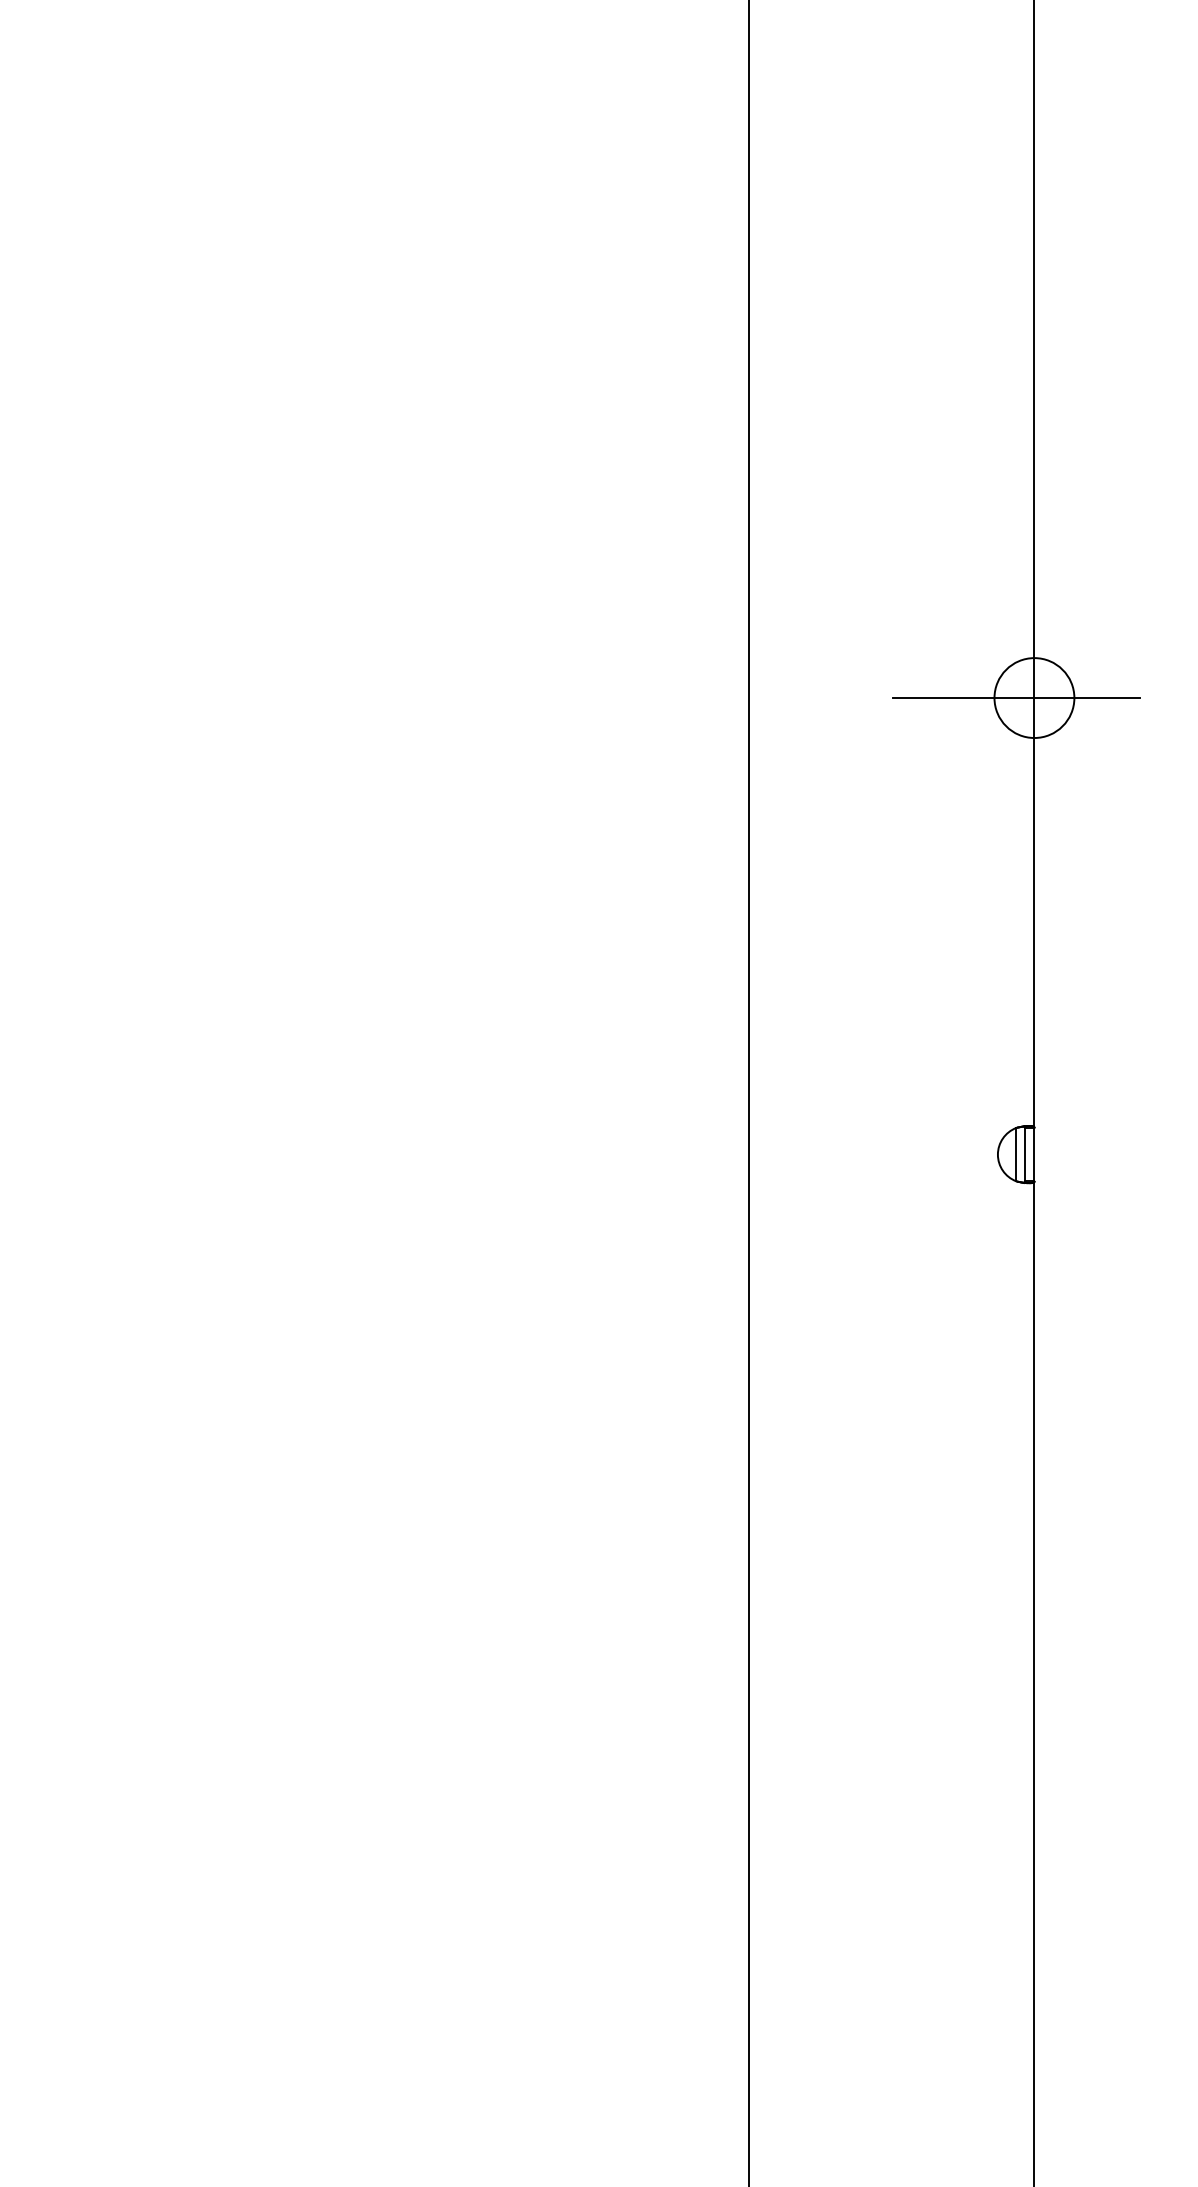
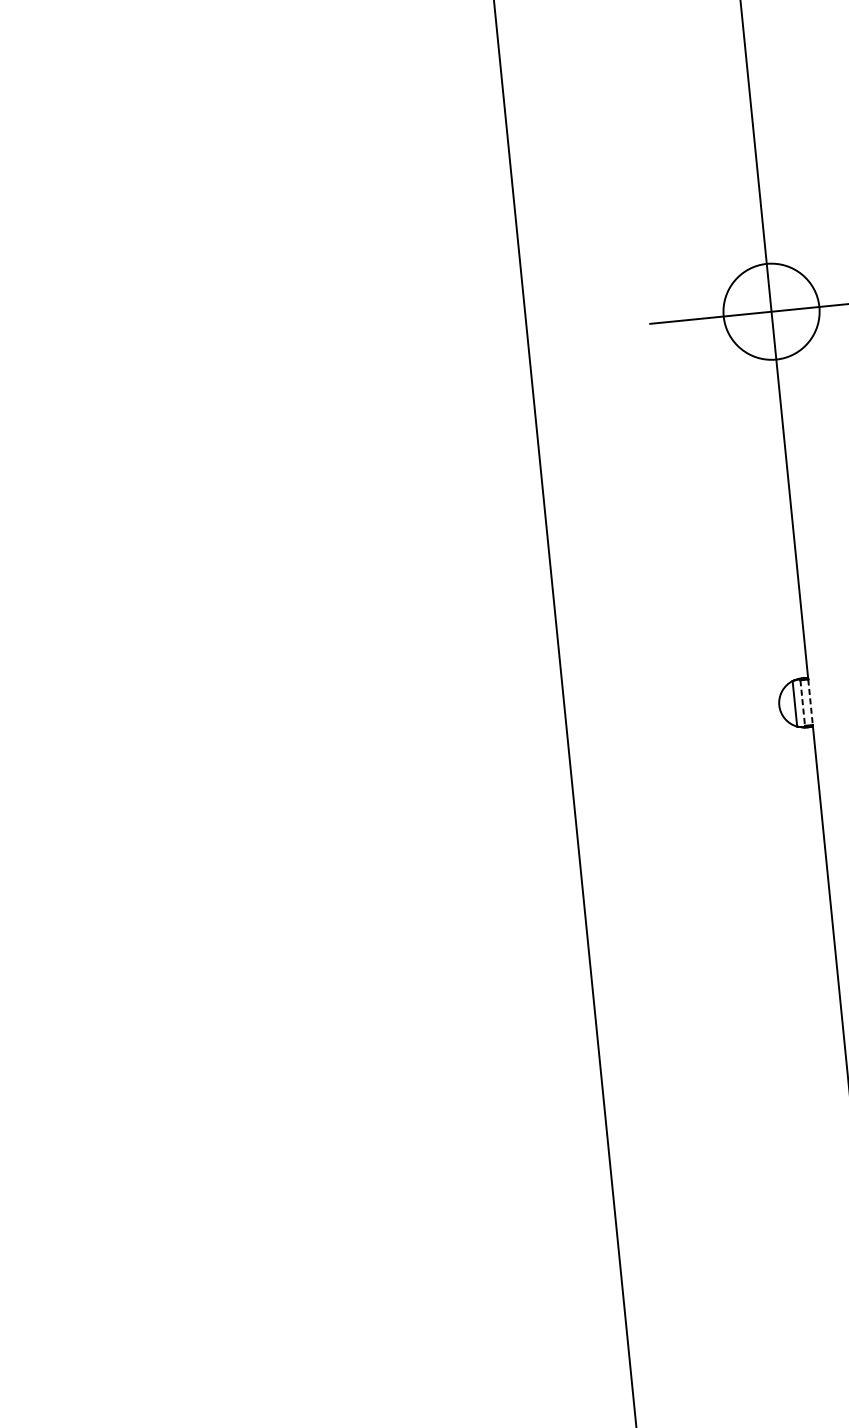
circle: (1034, 698) -> (771, 312), size x1.4
line: (1025, 1154) -> (802, 702), solid -> dashed
line: (1034, 1154) -> (810, 702), solid -> dashed

